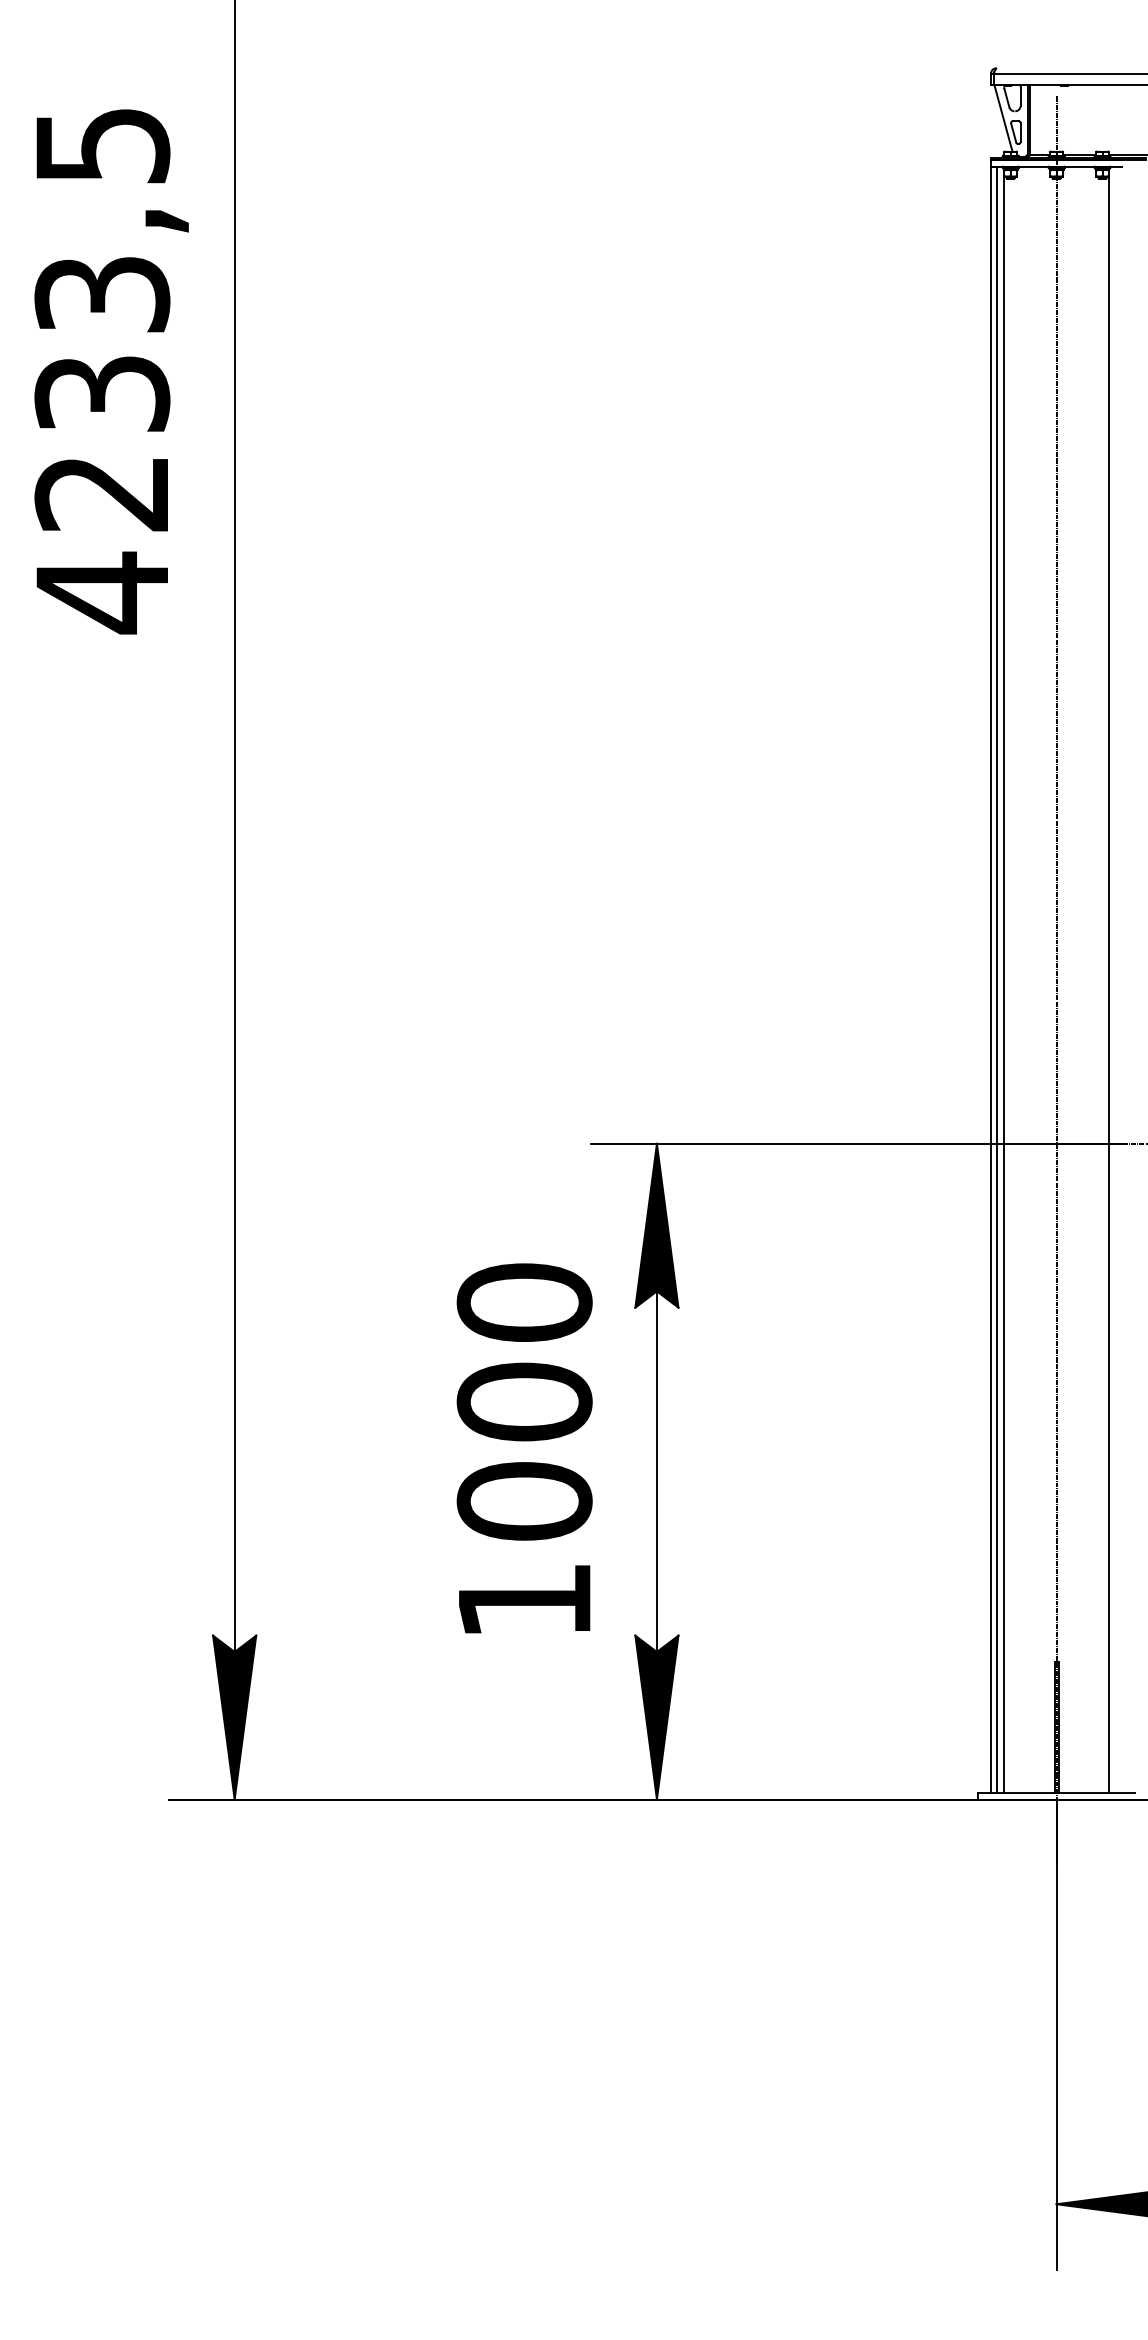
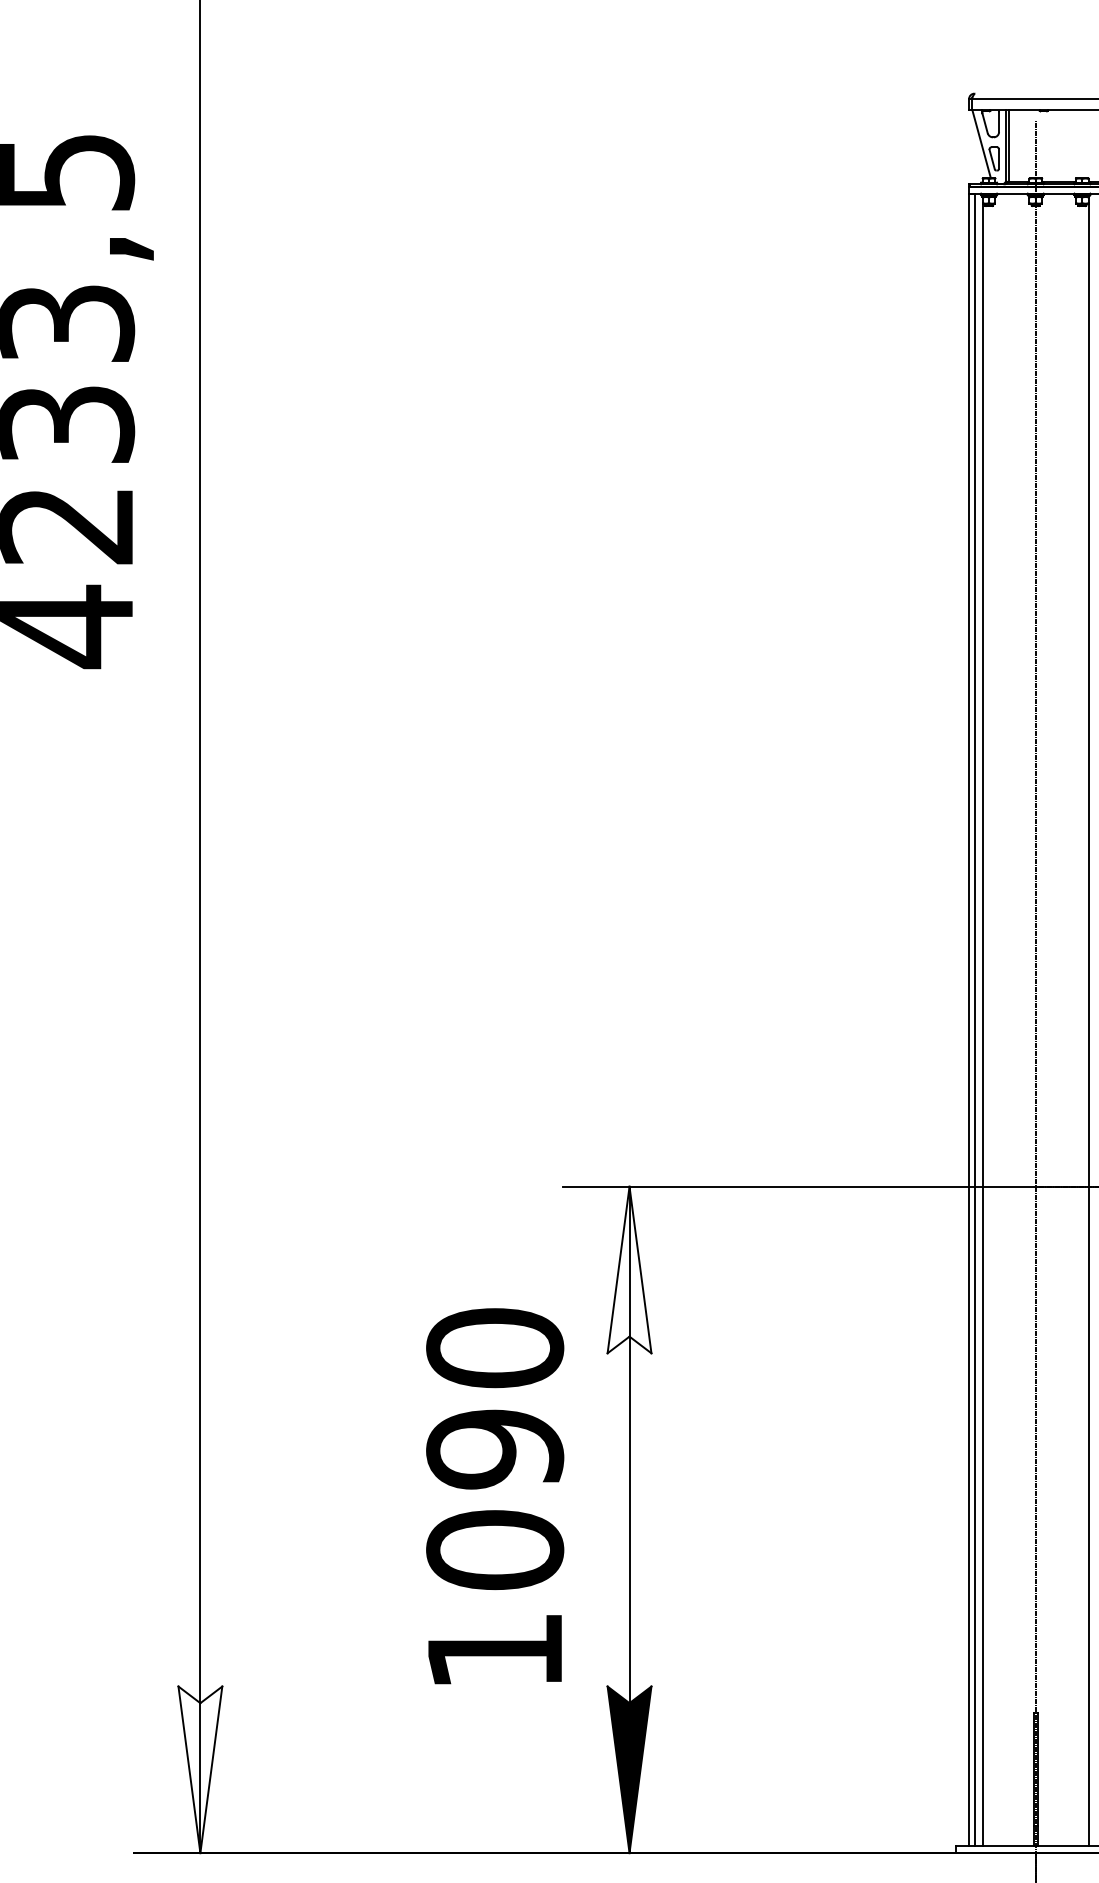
fill: (656, 1225) -> (629, 1269), removed
text: (524, 1401) -> (494, 1448), 1000 -> 1090
fill: (234, 1717) -> (200, 1769), removed

